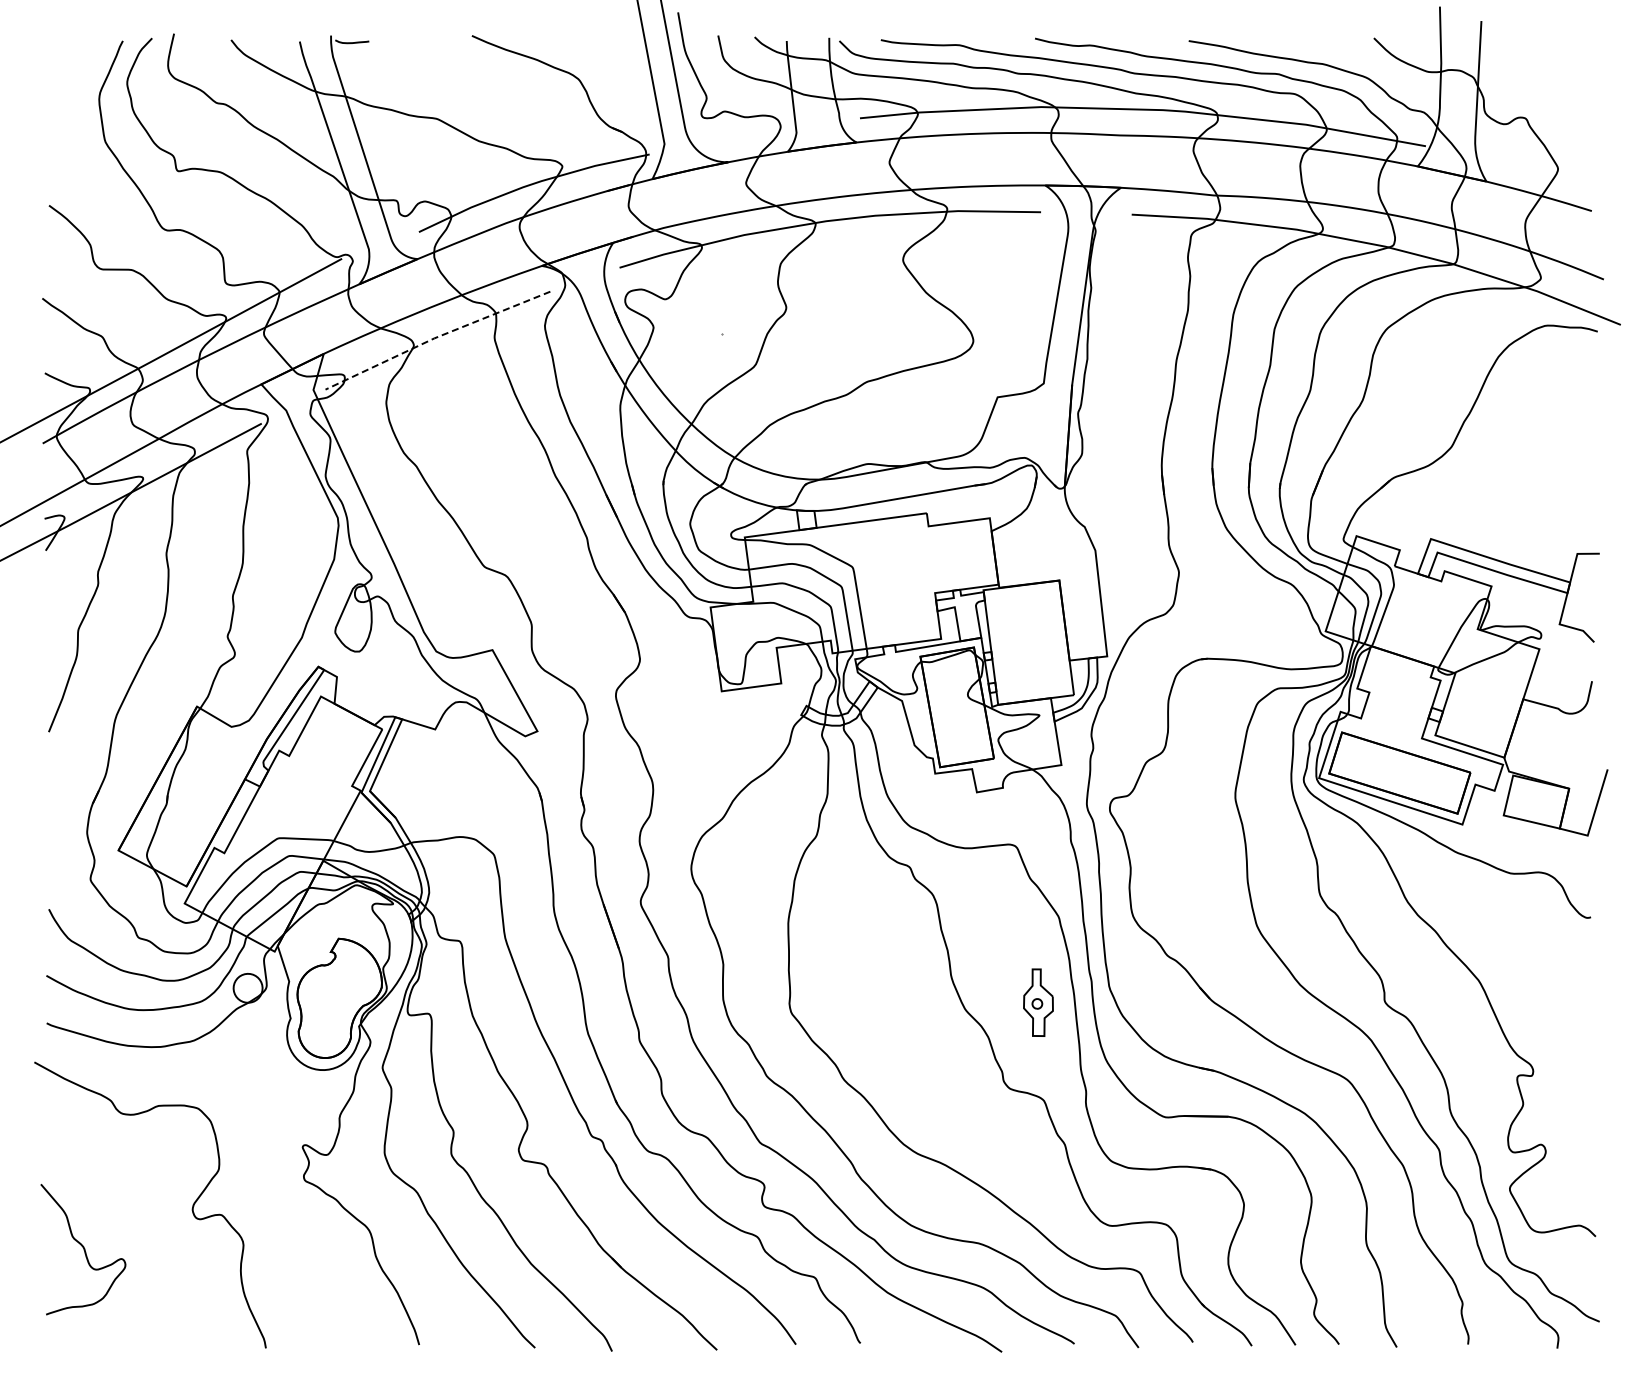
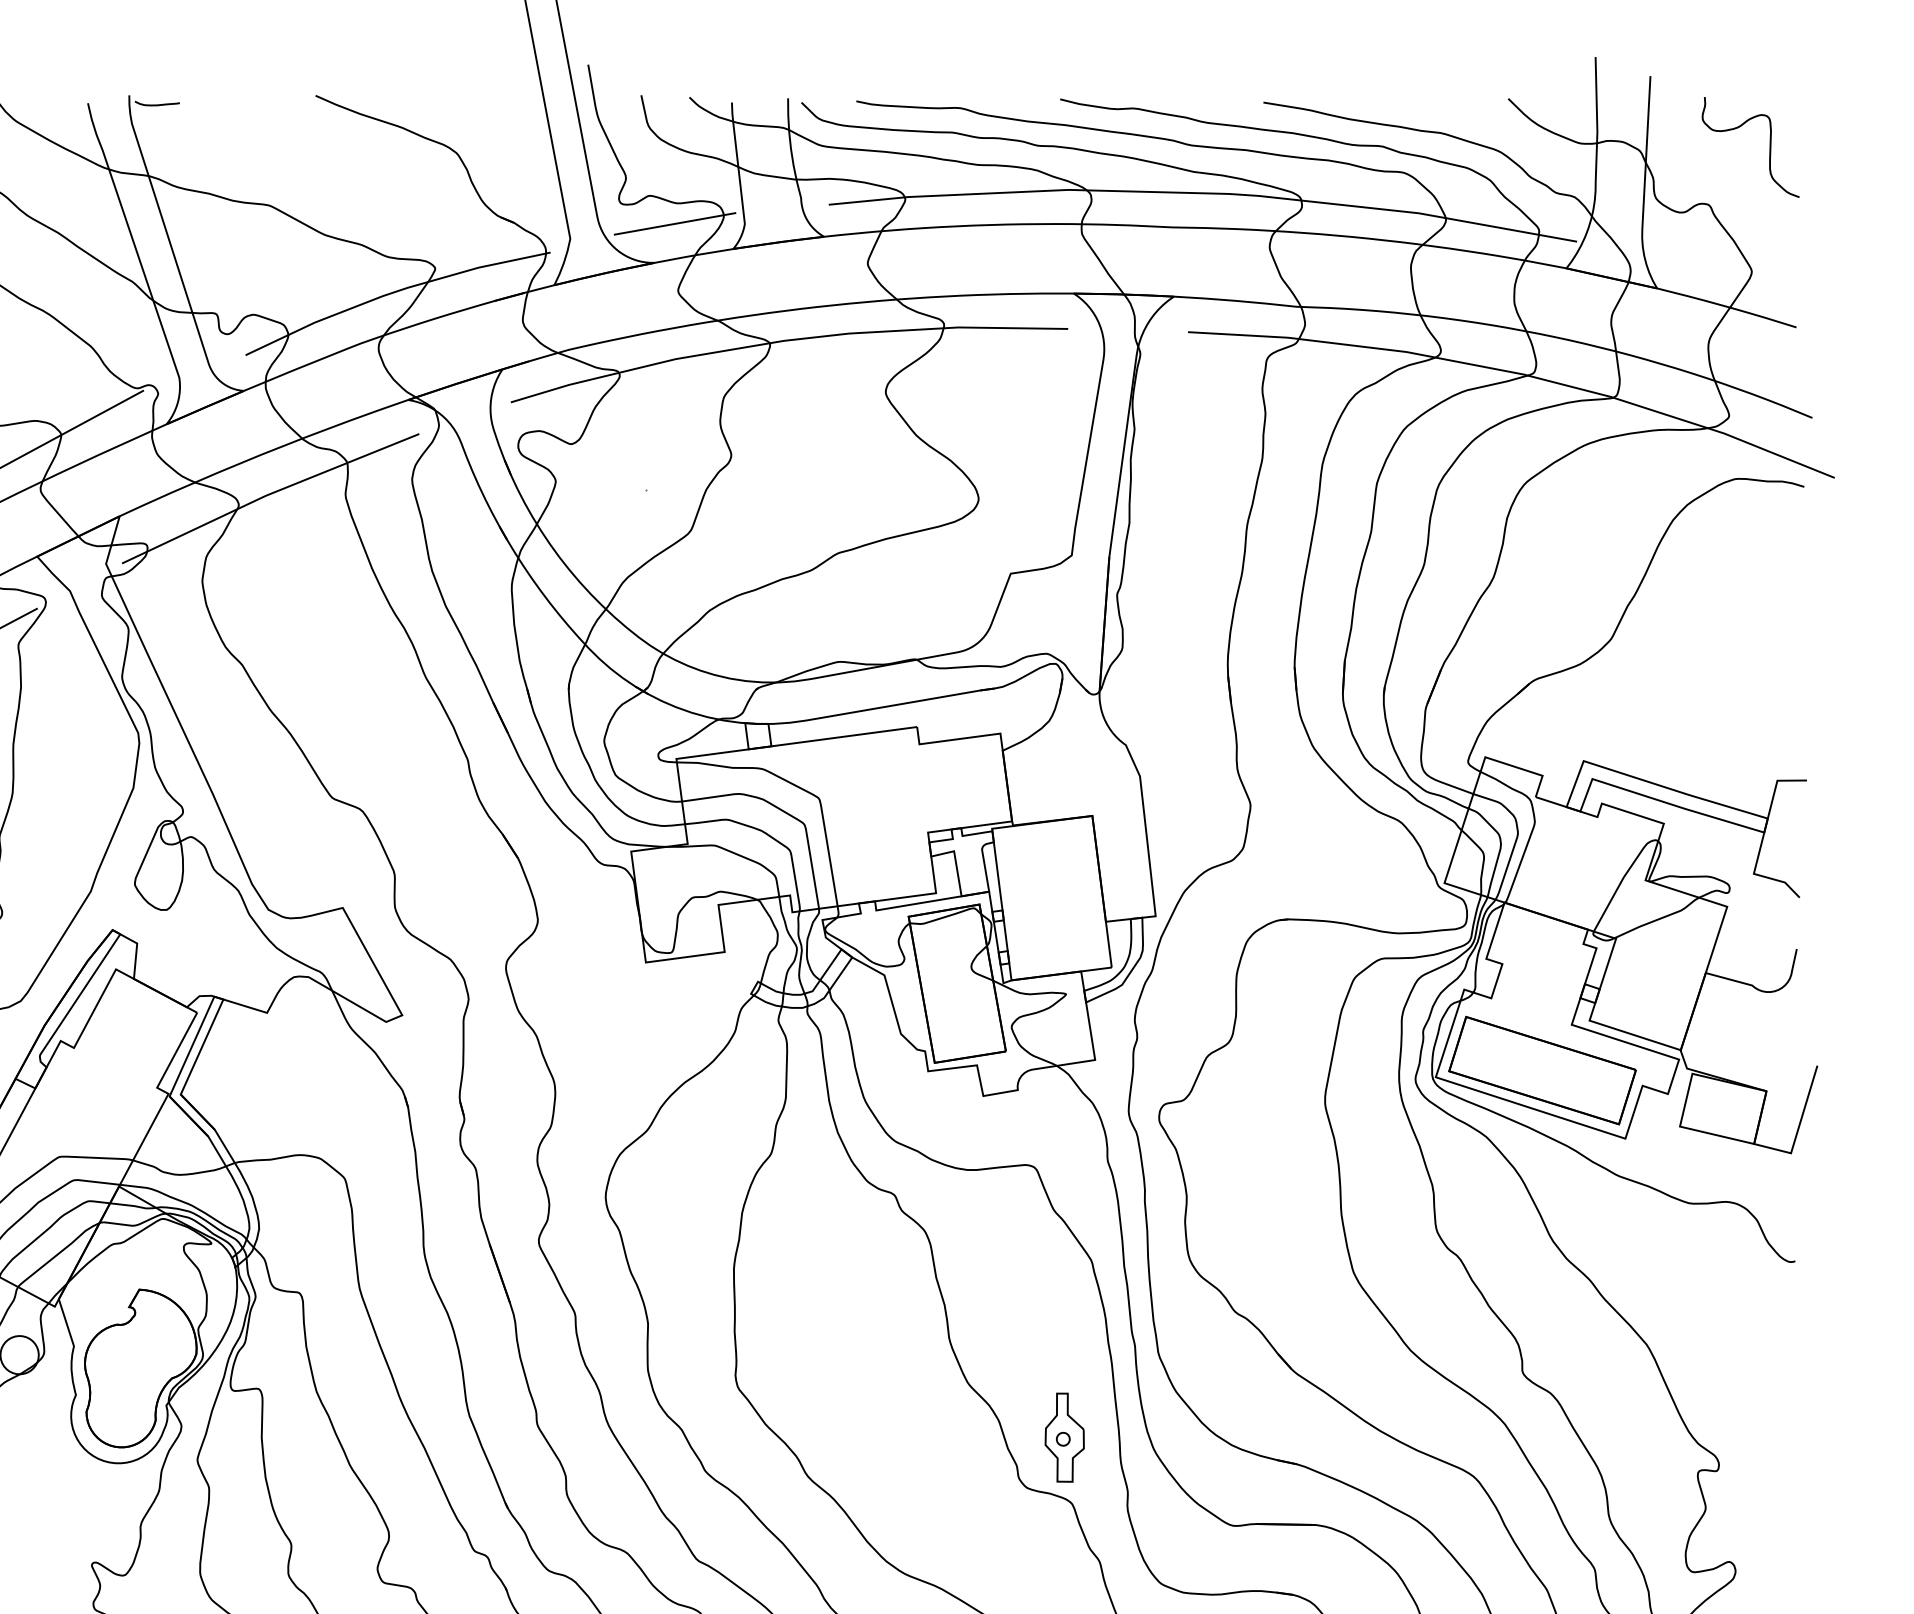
curve: (1571, 74) -> (1769, 146), added
line: (743, 132) -> (674, 223), added
line: (436, 337) -> (268, 494), dashed -> solid
part: (1038, 1002) -> (1064, 1437), moved

